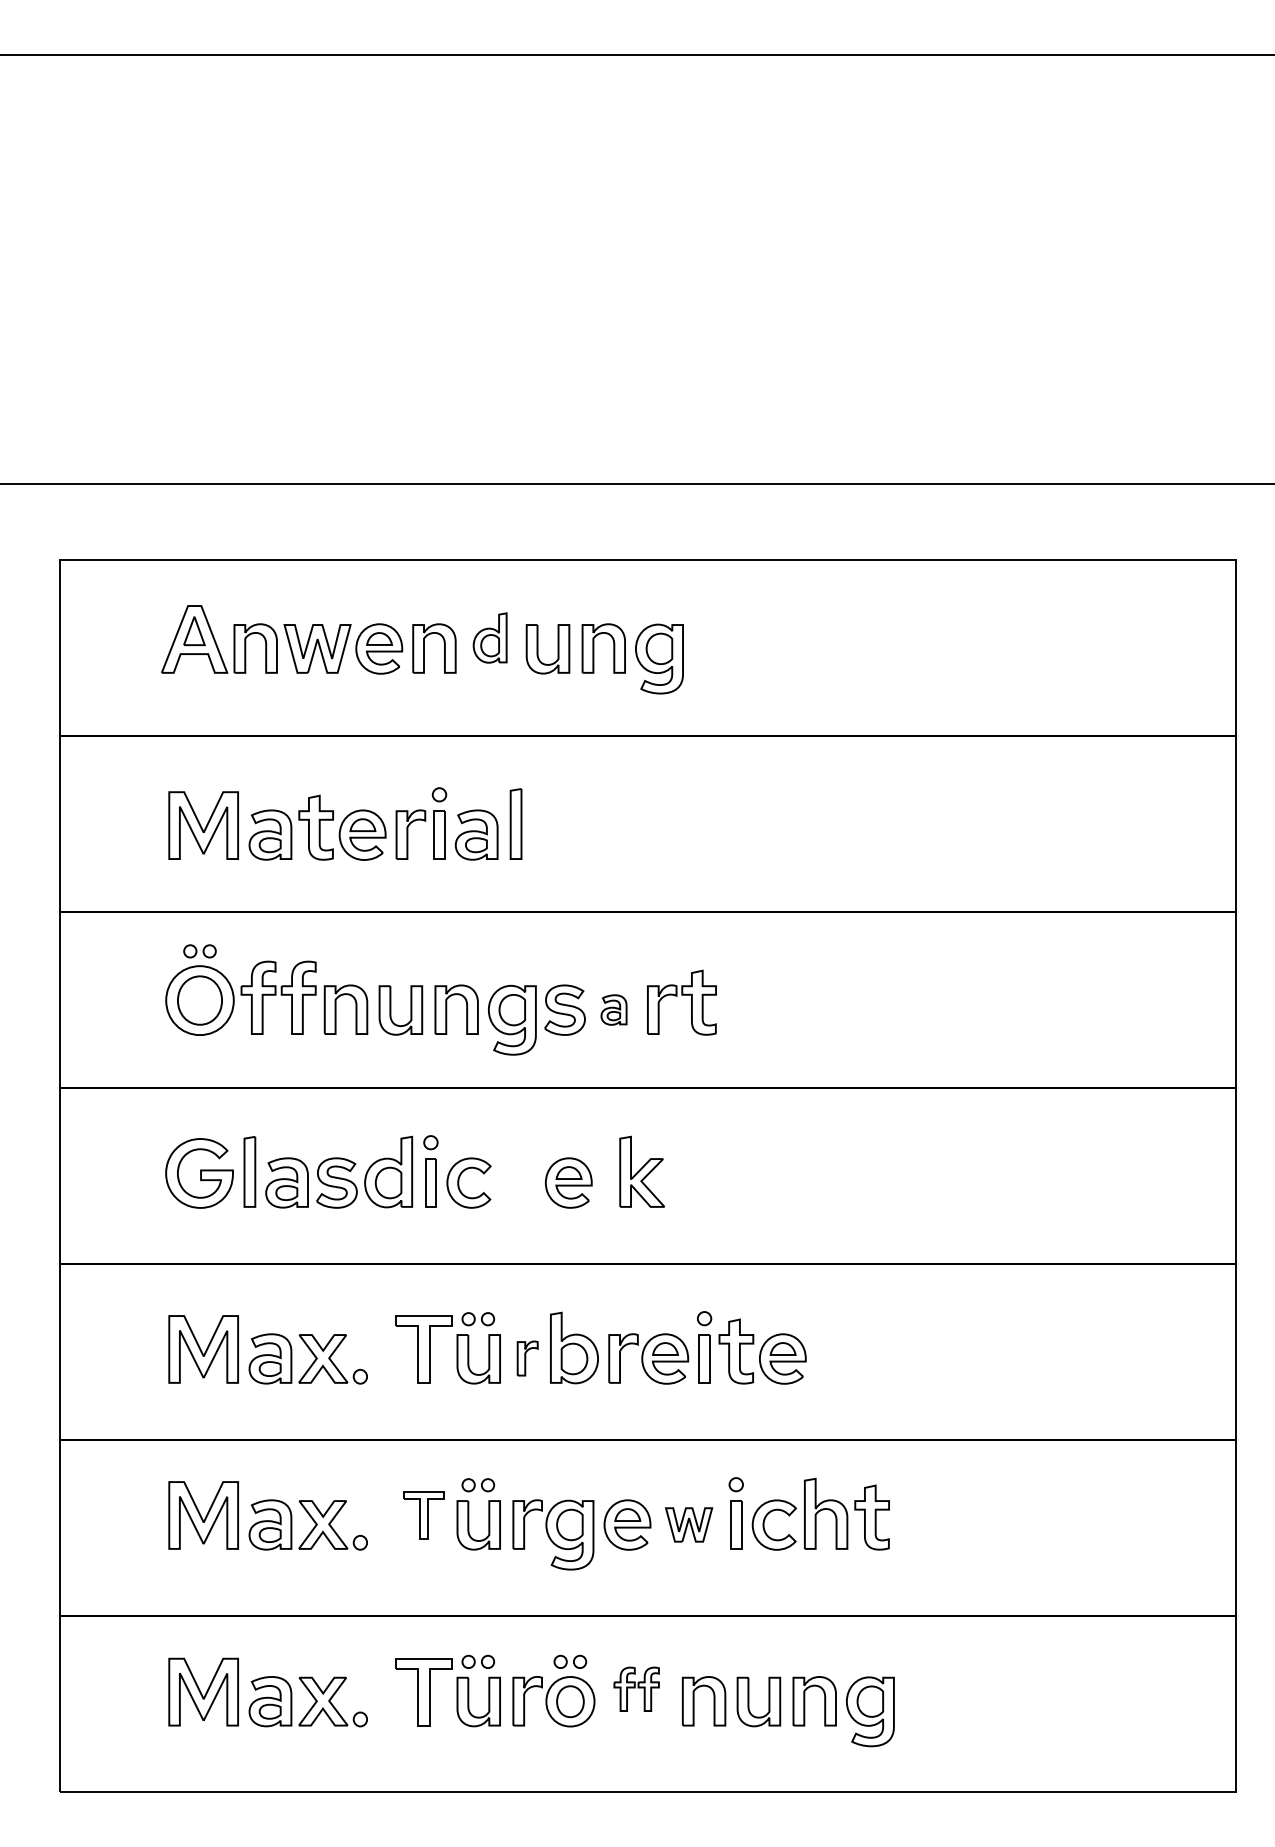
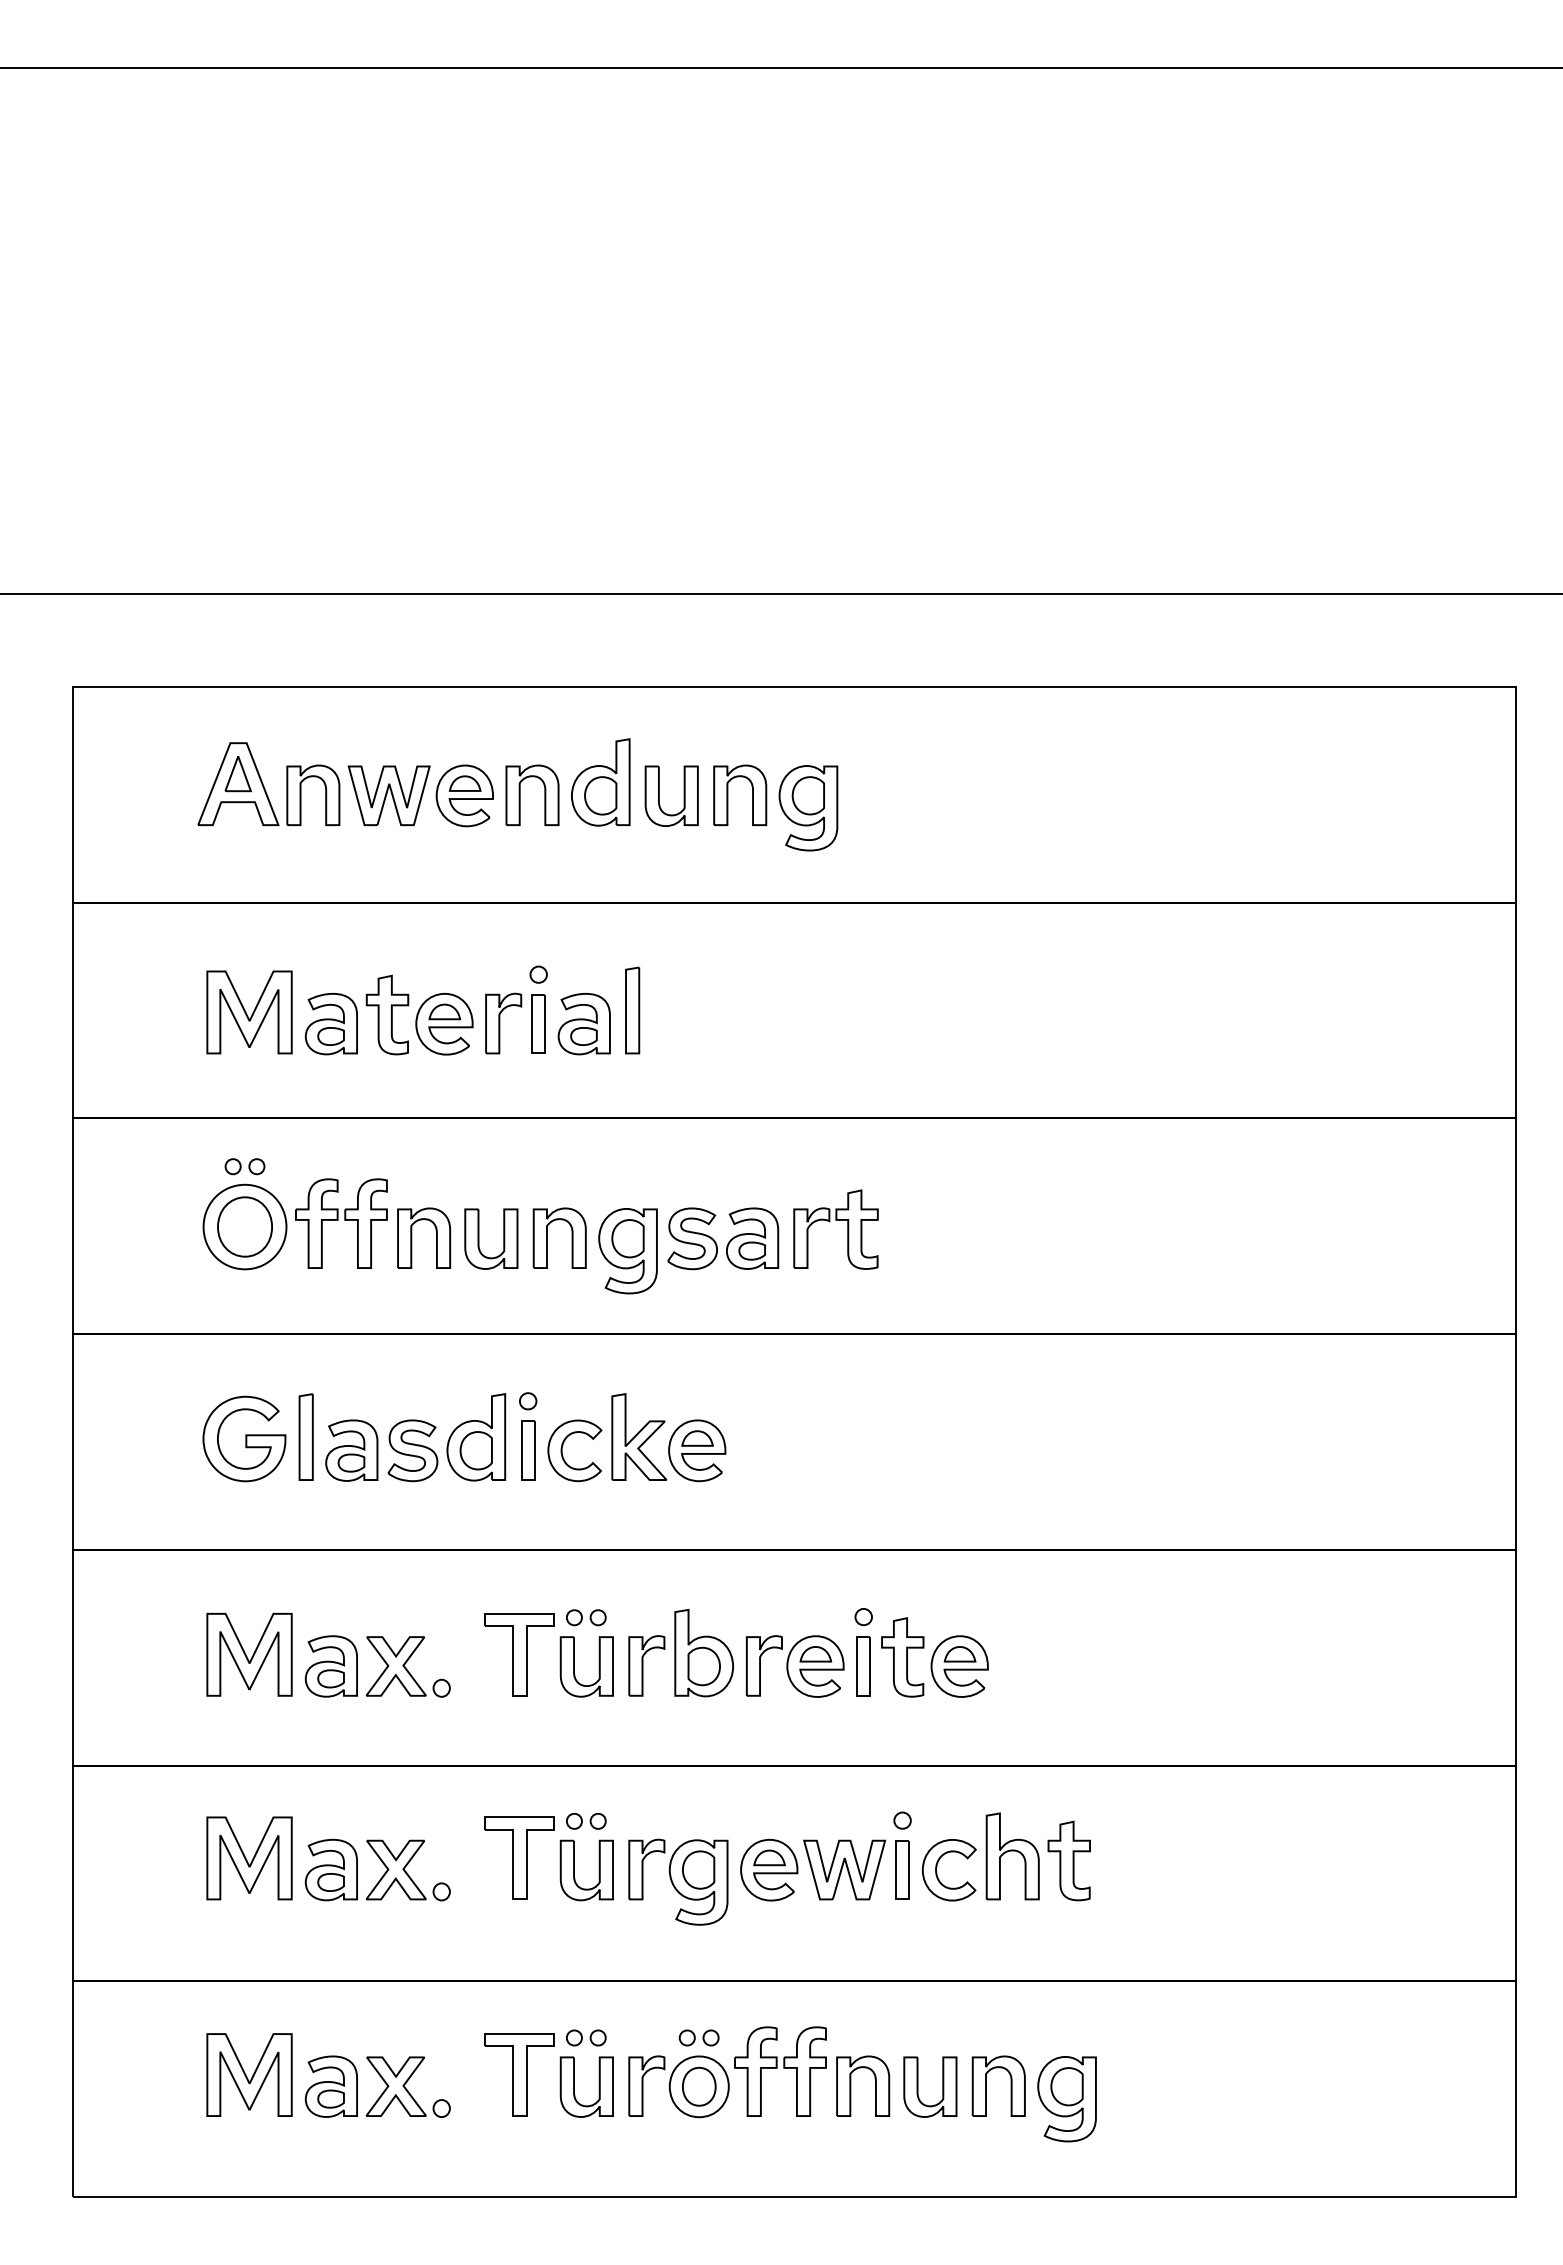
part: (489, 638) -> (600, 782), size x1.43
part: (613, 1009) -> (752, 1238), size x1.67
part: (642, 1171) -> (639, 1436), moved
part: (527, 1358) -> (646, 1665), size x1.43
part: (423, 1514) -> (519, 1857), size x1.43
part: (688, 1524) -> (844, 1869), size x1.43
part: (636, 1689) -> (780, 2071), size x1.67

